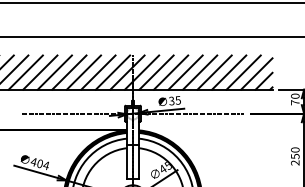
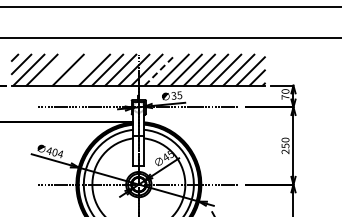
line: (39, 71) -> (54, 69), removed
line: (68, 71) -> (80, 69), removed
line: (156, 72) -> (160, 70), solid -> dashed

